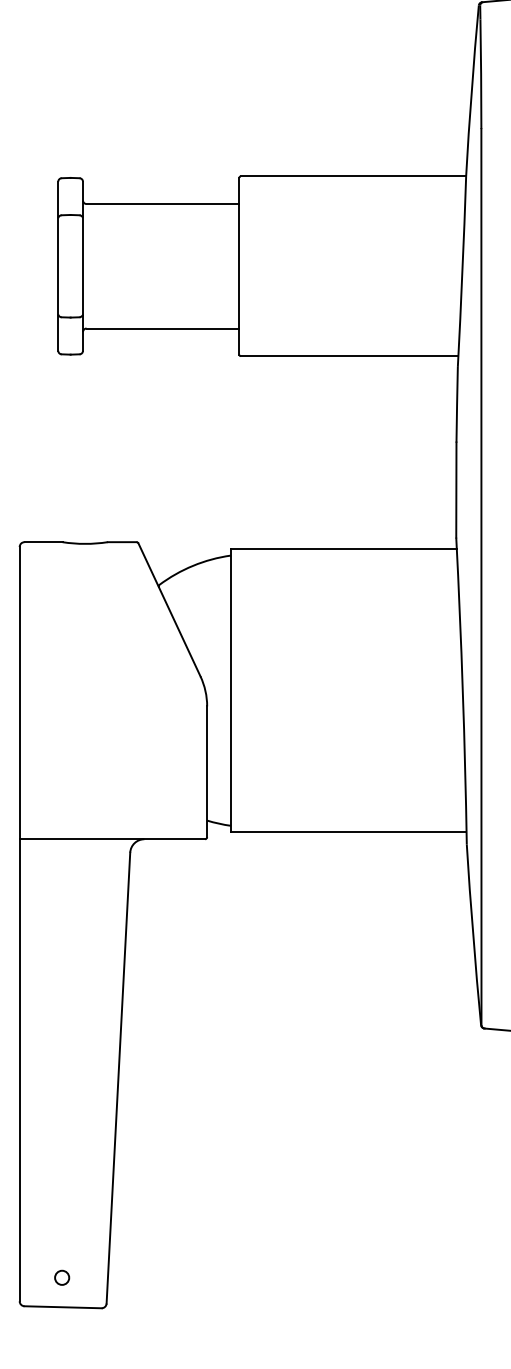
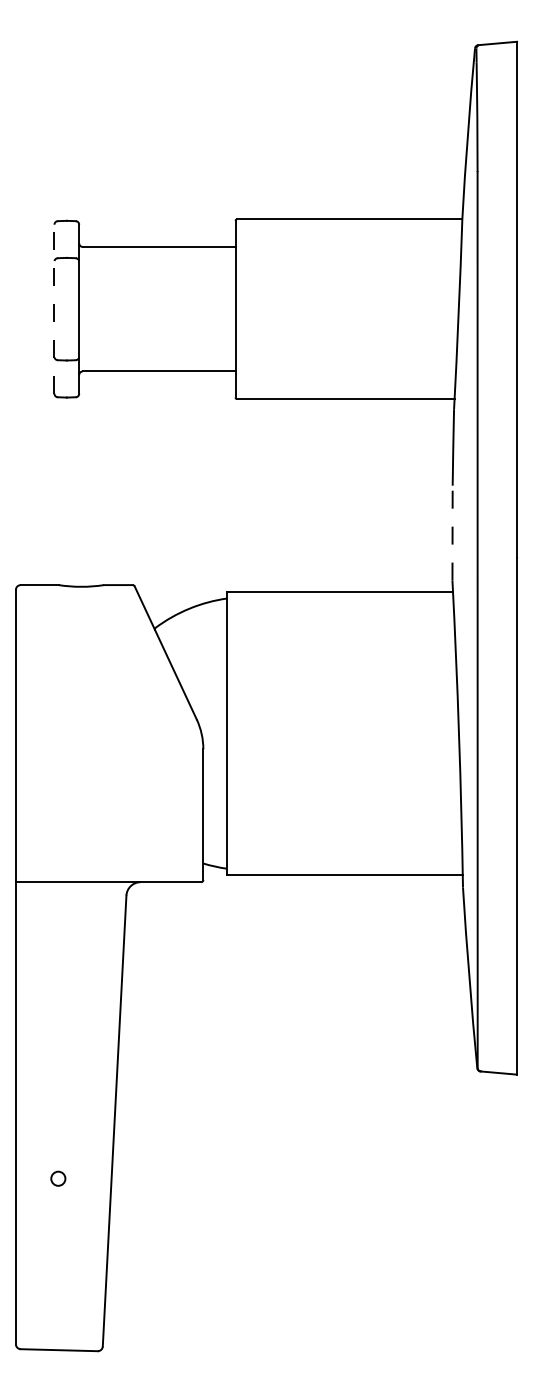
line: (58, 266) -> (54, 309), solid -> dashed
line: (456, 489) -> (452, 532), solid -> dashed
circle: (62, 1277) -> (58, 1178), moved

